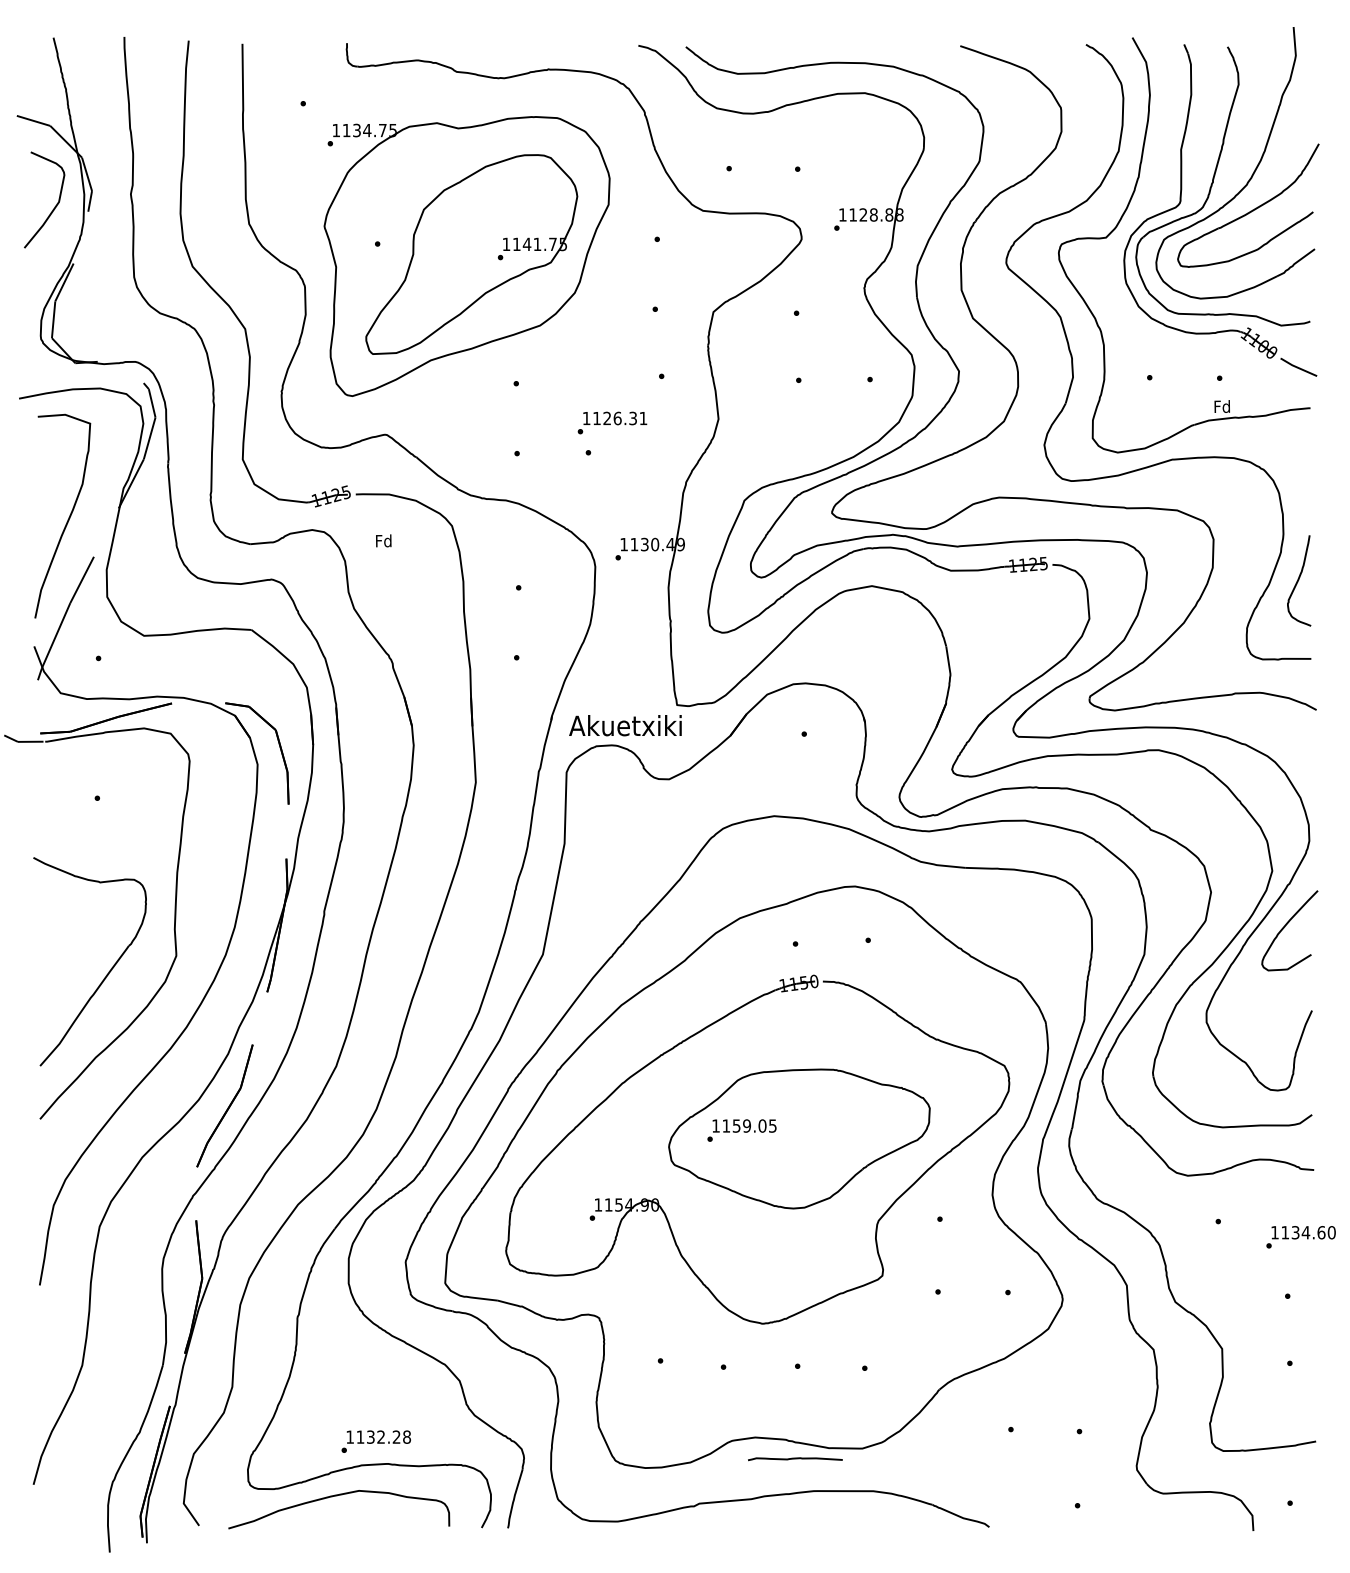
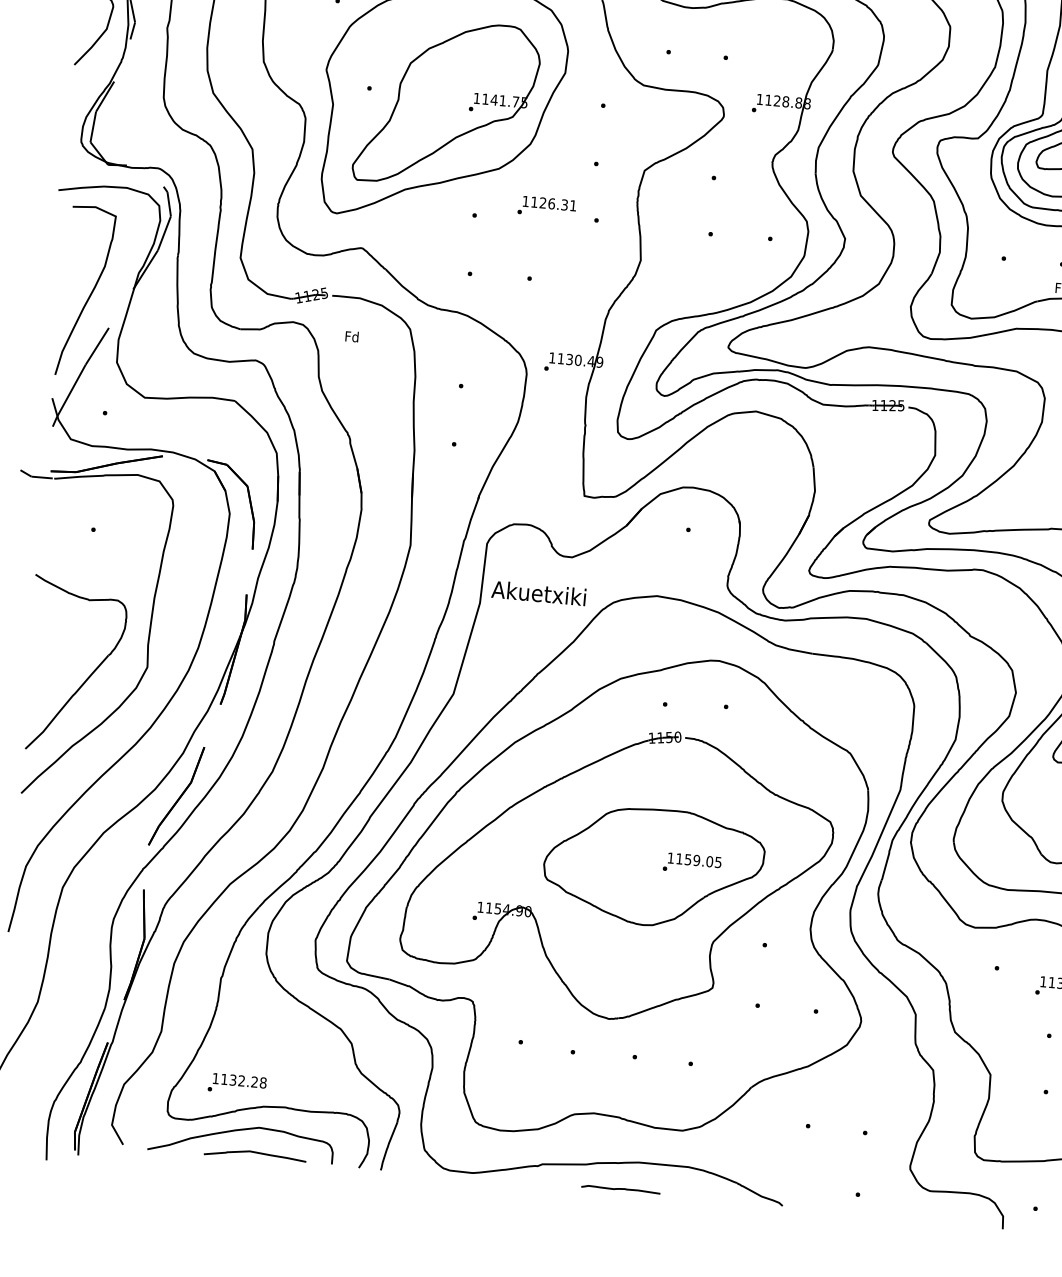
text: (612, 422) -> (547, 206), moved
text: (625, 725) -> (538, 593), moved
text: (741, 1130) -> (691, 863), moved
text: (375, 1441) -> (236, 1084), moved
curve: (795, 1459) -> (620, 1189), moved
curve: (357, 1521) -> (255, 1153), added

